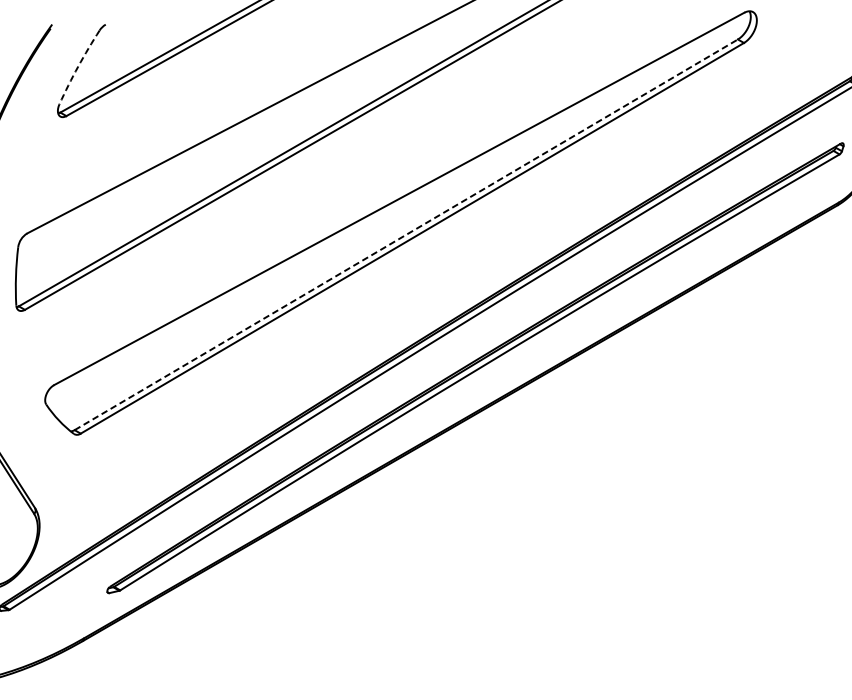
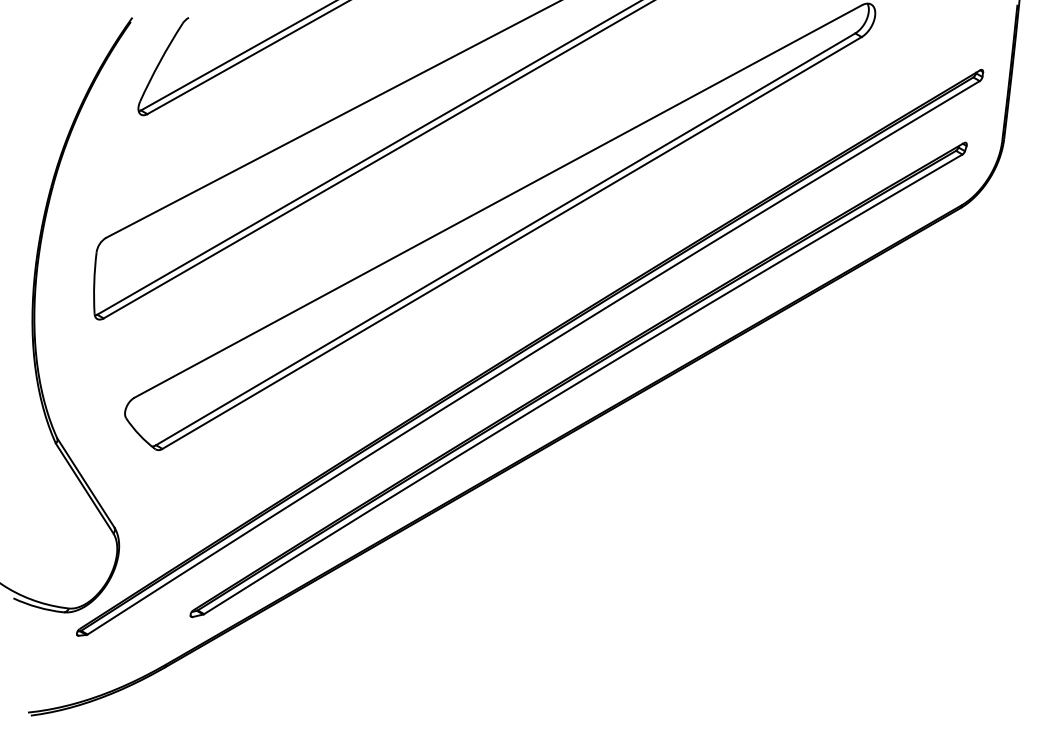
arc: (77, 67) -> (159, 62), dashed -> solid
line: (406, 235) -> (505, 239), dashed -> solid

